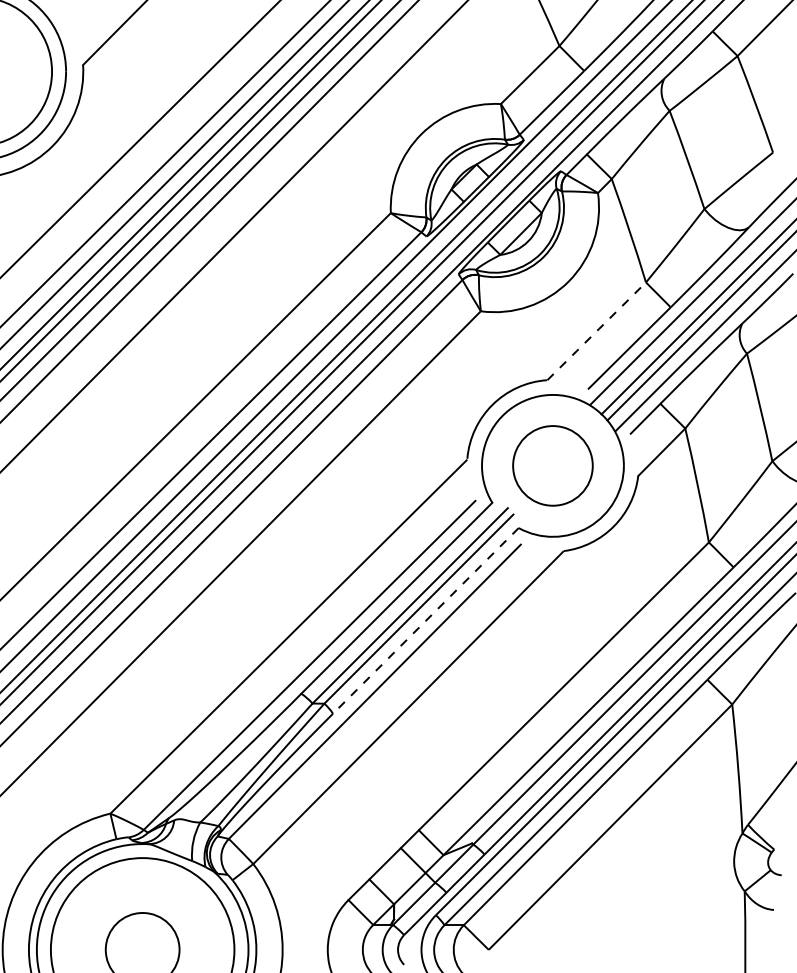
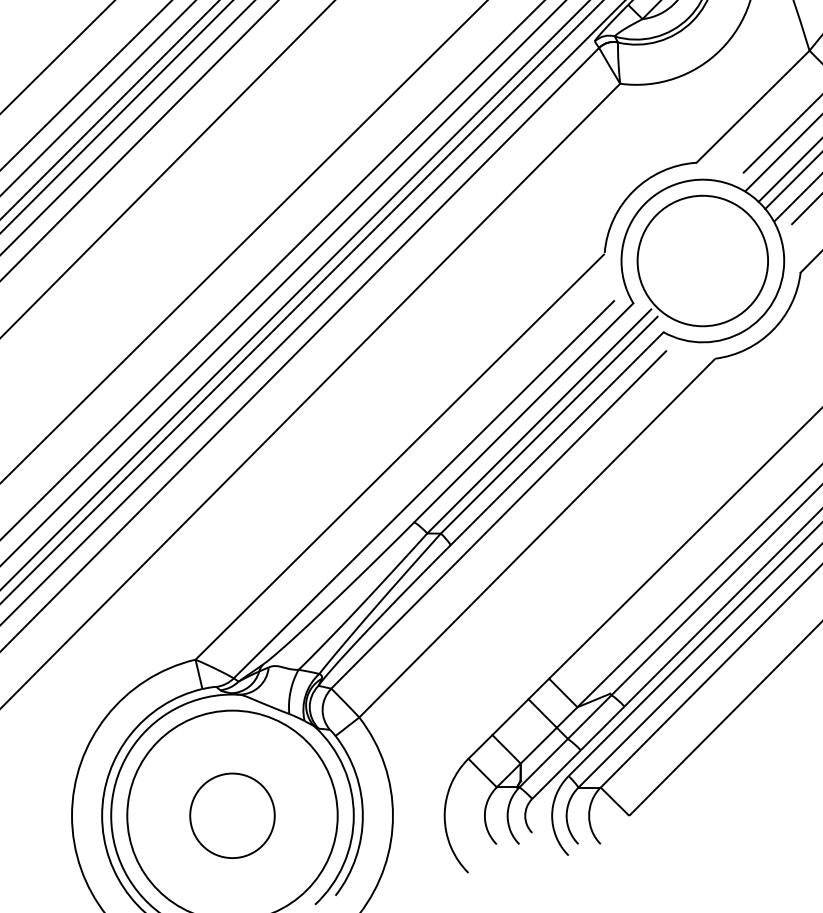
line: (597, 330) -> (753, 105), dashed -> solid
circle: (552, 465) -> (702, 260), size x1.43
line: (425, 621) -> (556, 439), dashed -> solid

